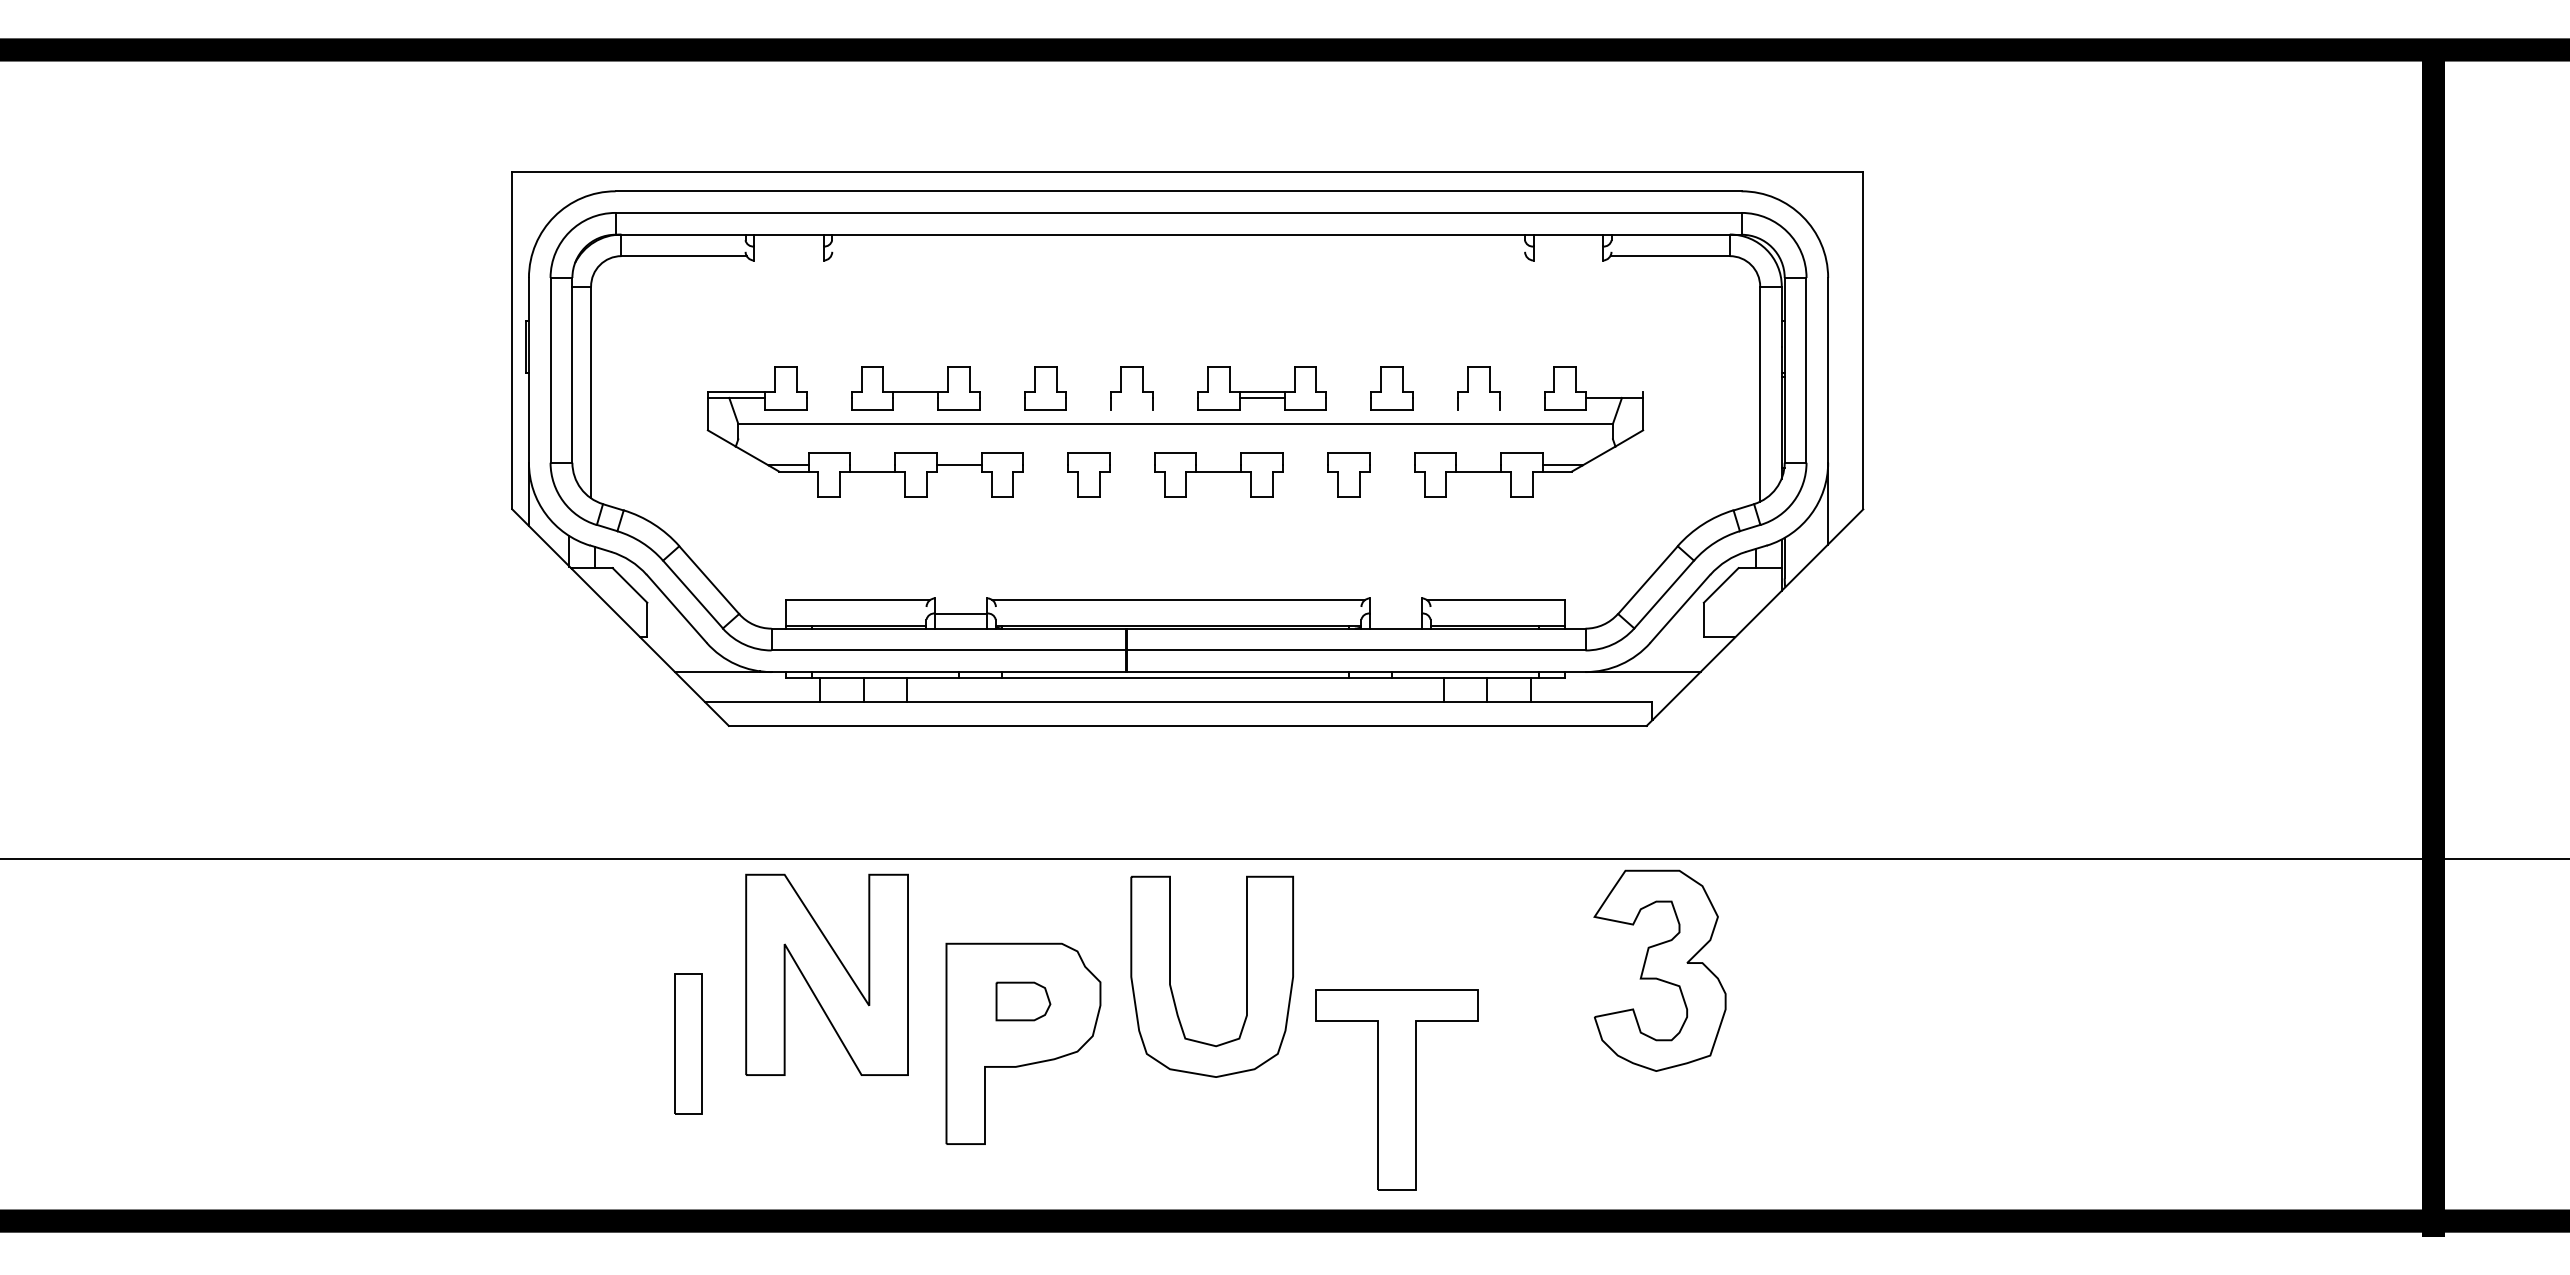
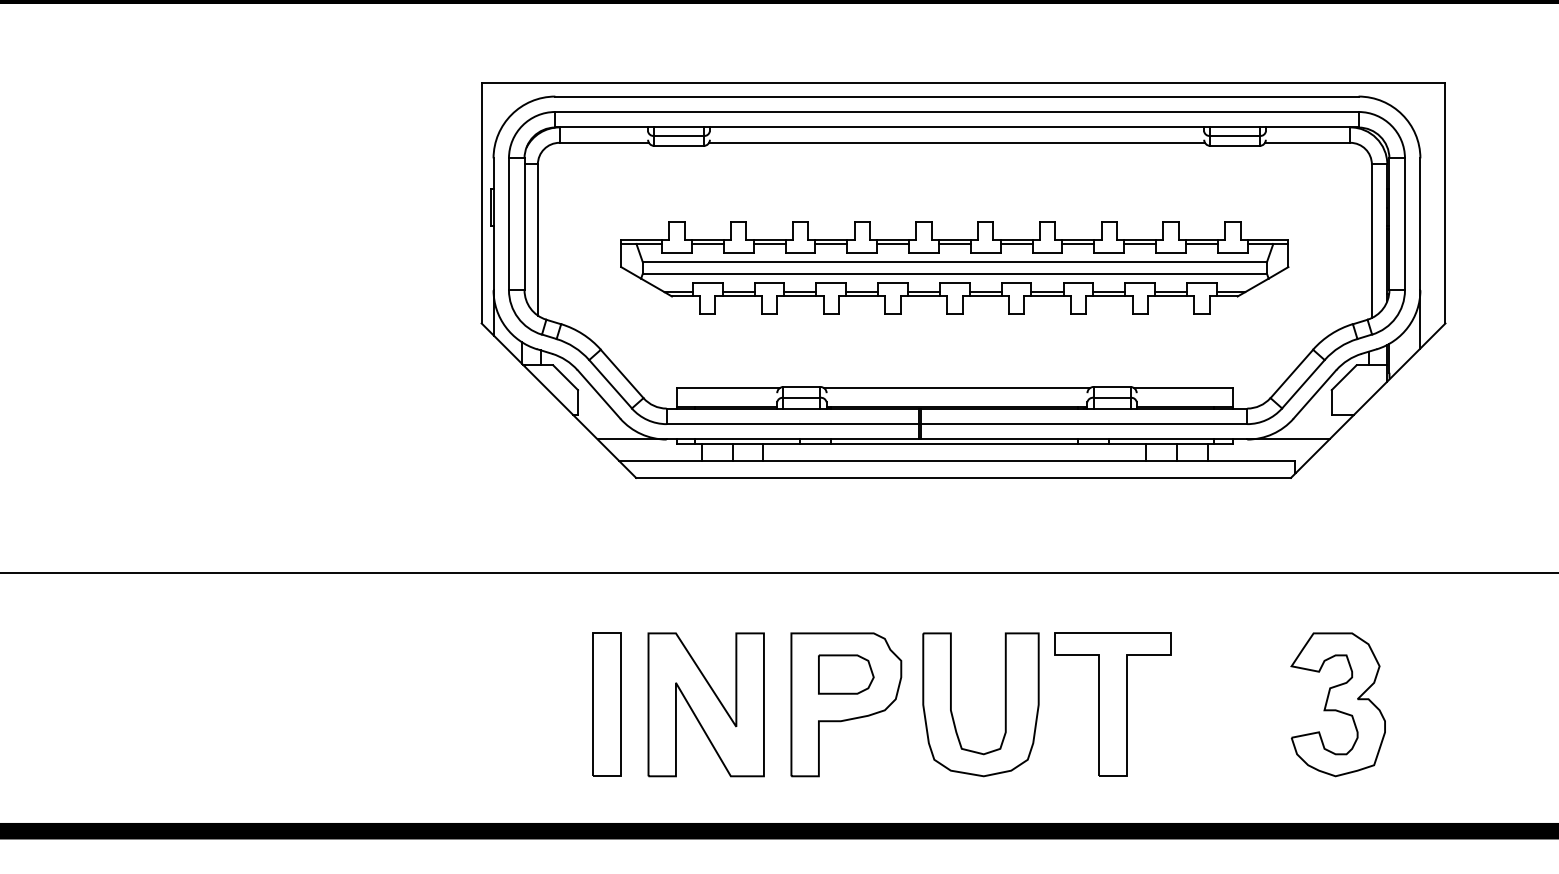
line: (788, 246) -> (678, 135), added
line: (1567, 246) -> (1234, 135), added
line: (1178, 256) -> (956, 143), added
line: (788, 260) -> (678, 145), added
line: (1567, 260) -> (1234, 145), added
line: (828, 391) -> (707, 239), added
line: (1001, 391) -> (830, 239), added
line: (1088, 391) -> (892, 239), added
line: (1175, 391) -> (954, 239), added
line: (1348, 391) -> (1078, 239), added
line: (1434, 391) -> (1139, 239), added
line: (1521, 391) -> (1201, 239), added
line: (1614, 391) -> (1267, 239), added
line: (828, 397) -> (707, 243), added
line: (915, 397) -> (769, 243), added
line: (1001, 397) -> (830, 243), added
line: (1088, 397) -> (892, 243), added
line: (1175, 397) -> (954, 243), added
line: (1348, 397) -> (1078, 243), added
line: (1434, 397) -> (1139, 243), added
line: (1521, 397) -> (1201, 243), added
line: (1132, 410) -> (924, 252), added
line: (1478, 410) -> (1170, 252), added
line: (1175, 439) -> (954, 273), added
line: (871, 465) -> (737, 292), added
line: (1045, 465) -> (862, 292), added
line: (1131, 465) -> (923, 292), added
line: (1218, 465) -> (985, 292), added
line: (1305, 465) -> (1047, 292), added
line: (1391, 465) -> (1108, 292), added
line: (1478, 465) -> (1170, 292), added
line: (958, 471) -> (799, 296), added
line: (1045, 471) -> (862, 296), added
line: (1131, 471) -> (923, 296), added
line: (1305, 471) -> (1047, 296), added
line: (1391, 471) -> (1108, 296), added
line: (961, 598) -> (802, 387), added
line: (1395, 598) -> (1111, 387), added
line: (1395, 613) -> (1111, 397), added
part: (1659, 970) -> (1337, 704), moved
part: (826, 974) -> (705, 704), moved
part: (1246, 976) -> (1005, 704), moved
part: (1023, 1001) -> (846, 674), size x1.43
part: (688, 1043) -> (607, 704), size x1.43
part: (1396, 1089) -> (1112, 704), moved

